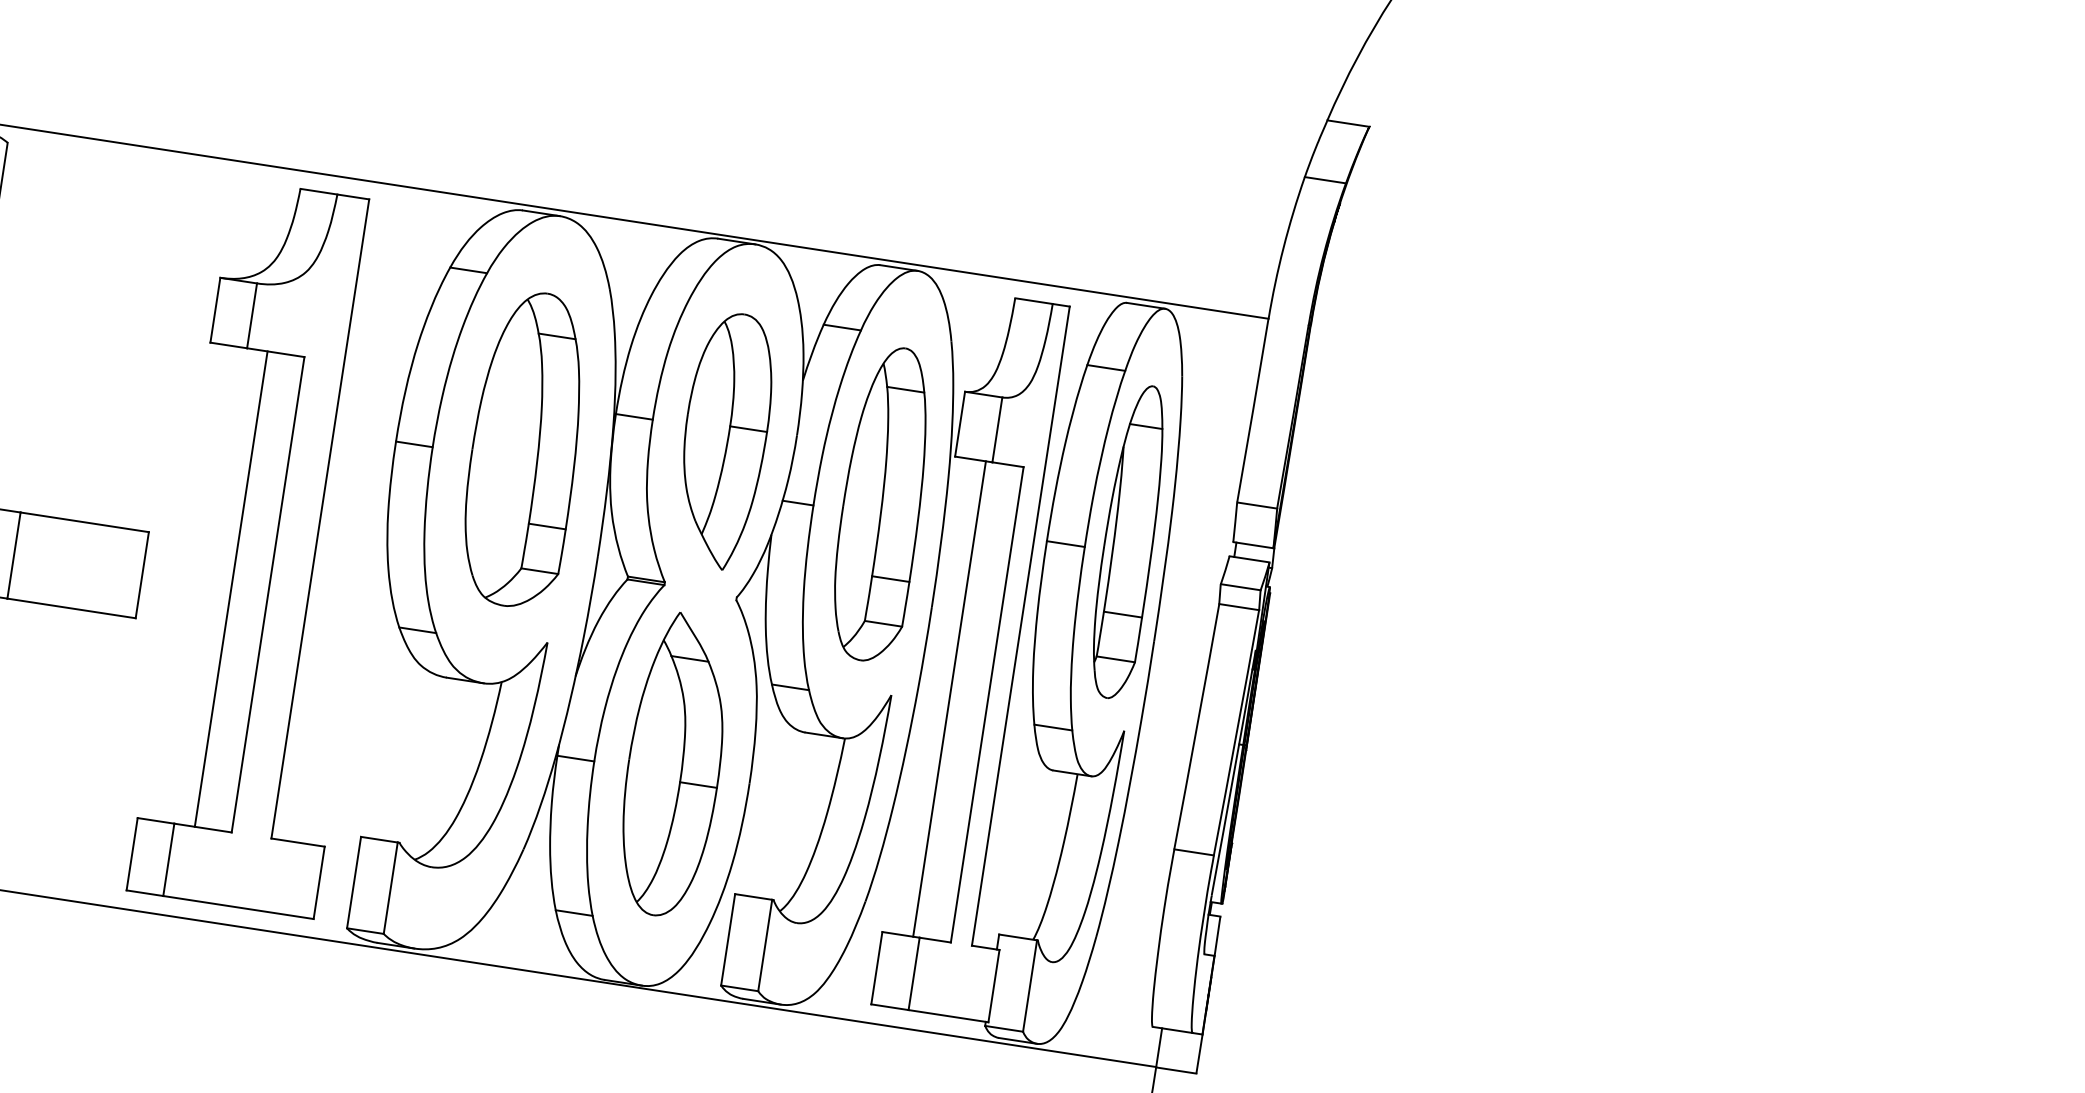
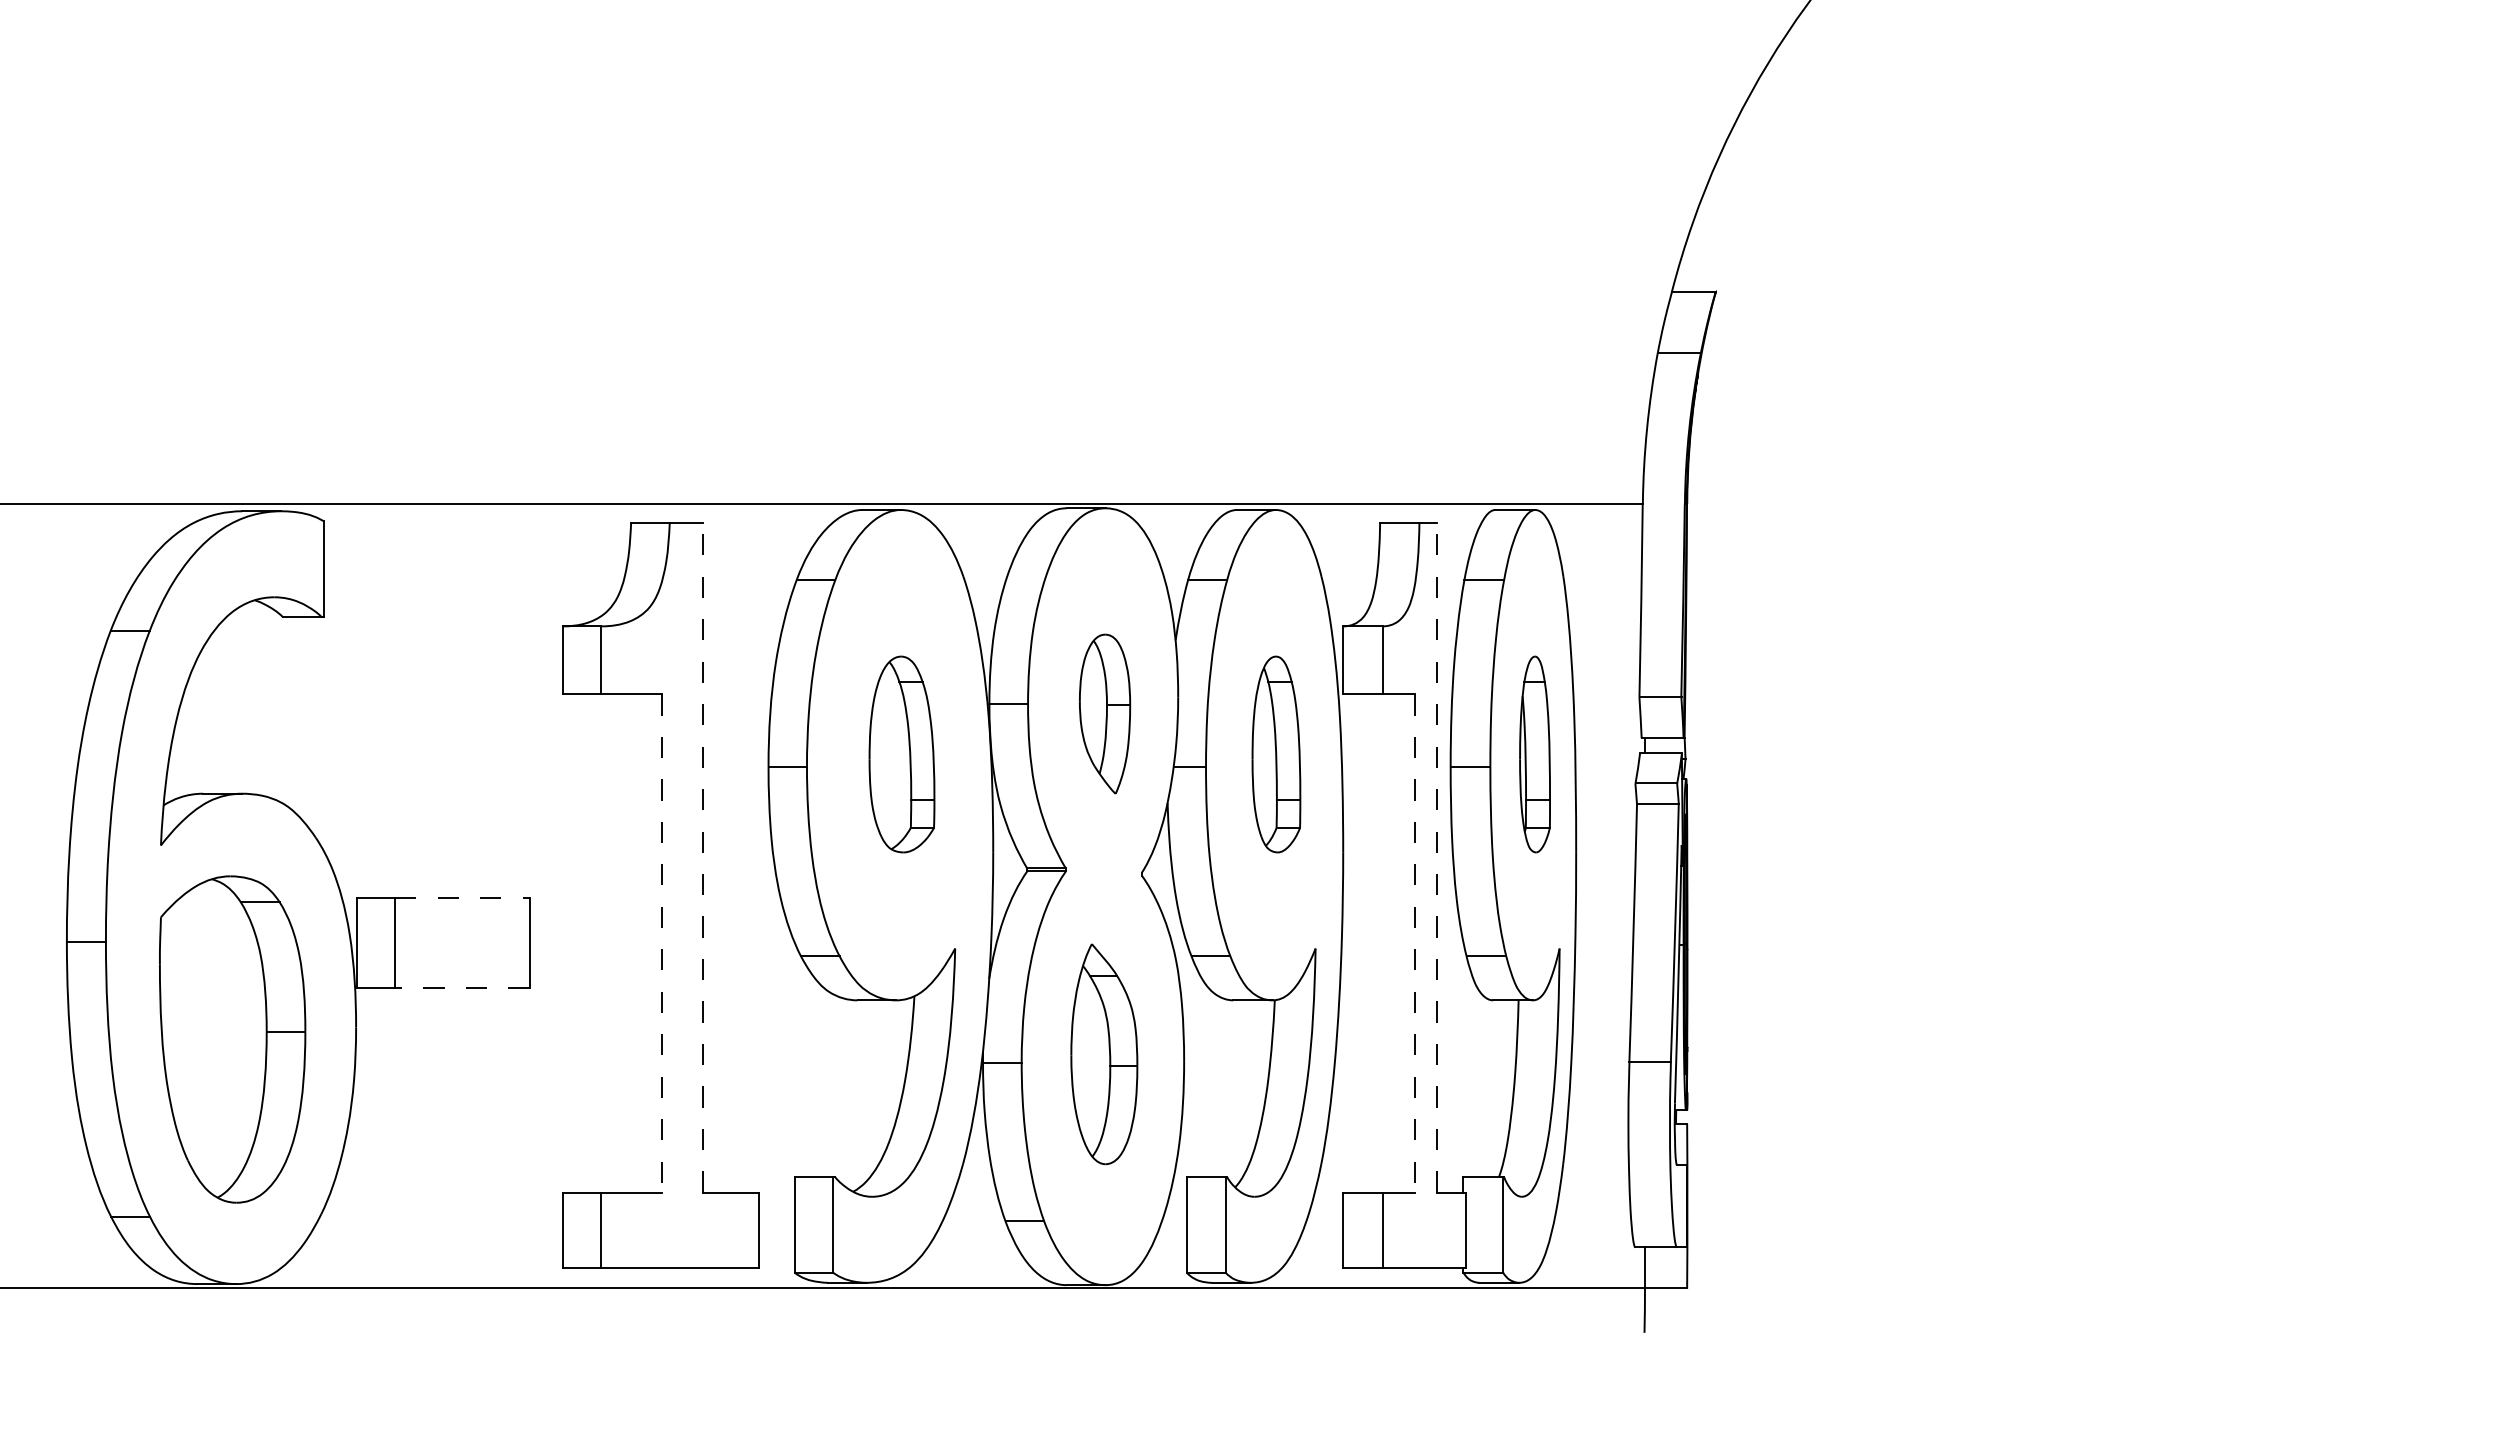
part: (724, 440) -> (1104, 713), size x0.6
part: (524, 449) -> (901, 754), size x0.6
part: (882, 504) -> (1276, 754), size x0.6
line: (320, 518) -> (703, 857), solid -> dashed
line: (84, 522) -> (462, 898), solid -> dashed
part: (1128, 541) -> (1534, 754), size x0.6
line: (230, 589) -> (622, 943), removed
line: (268, 594) -> (661, 943), solid -> dashed
line: (70, 608) -> (461, 988), solid -> dashed
line: (1021, 626) -> (1437, 857), solid -> dashed
line: (949, 699) -> (1375, 943), removed
line: (987, 704) -> (1415, 943), solid -> dashed
part: (674, 765) -> (1104, 1054), size x0.7

